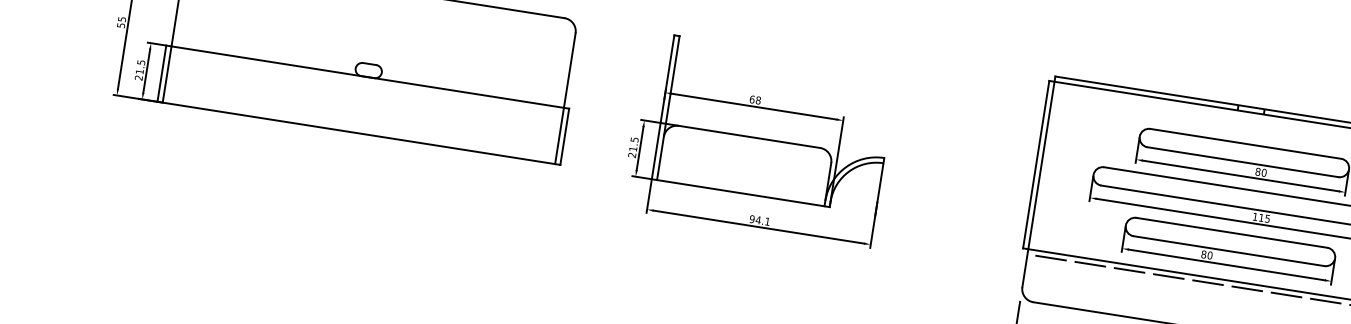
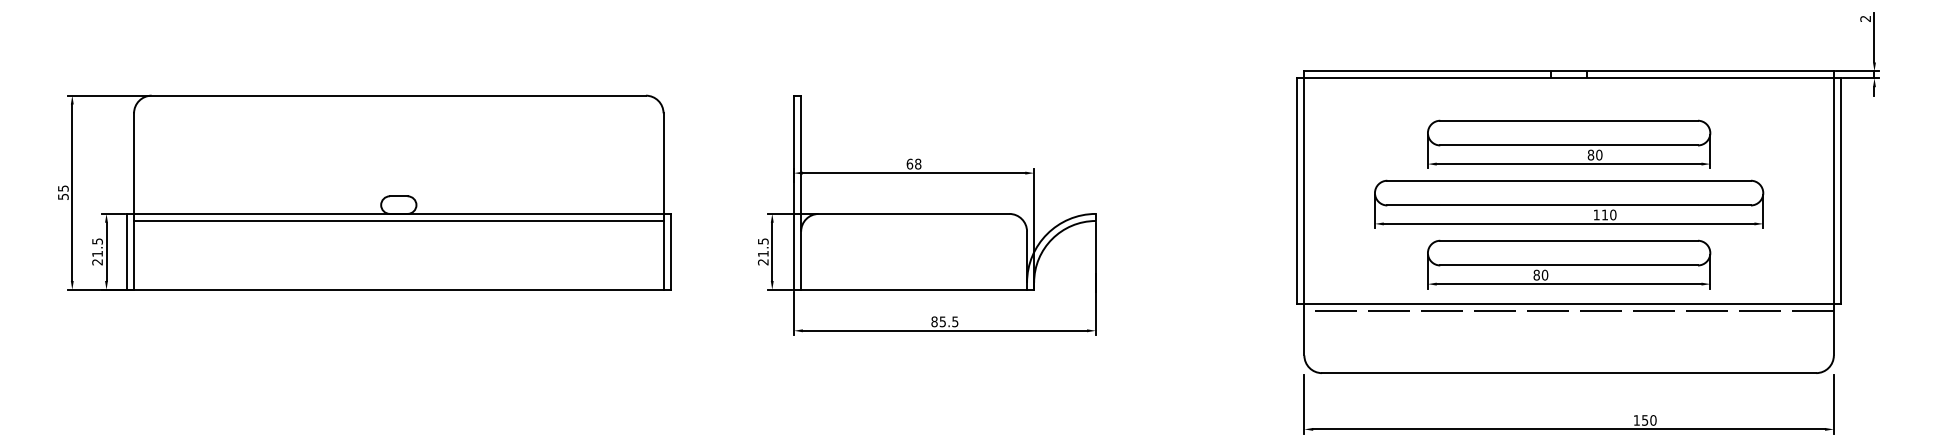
line: (366, 82) -> (398, 221), added
text: (1267, 218) -> (1613, 214), 115 -> 110
text: (759, 220) -> (944, 321), 94.1 -> 85.5

